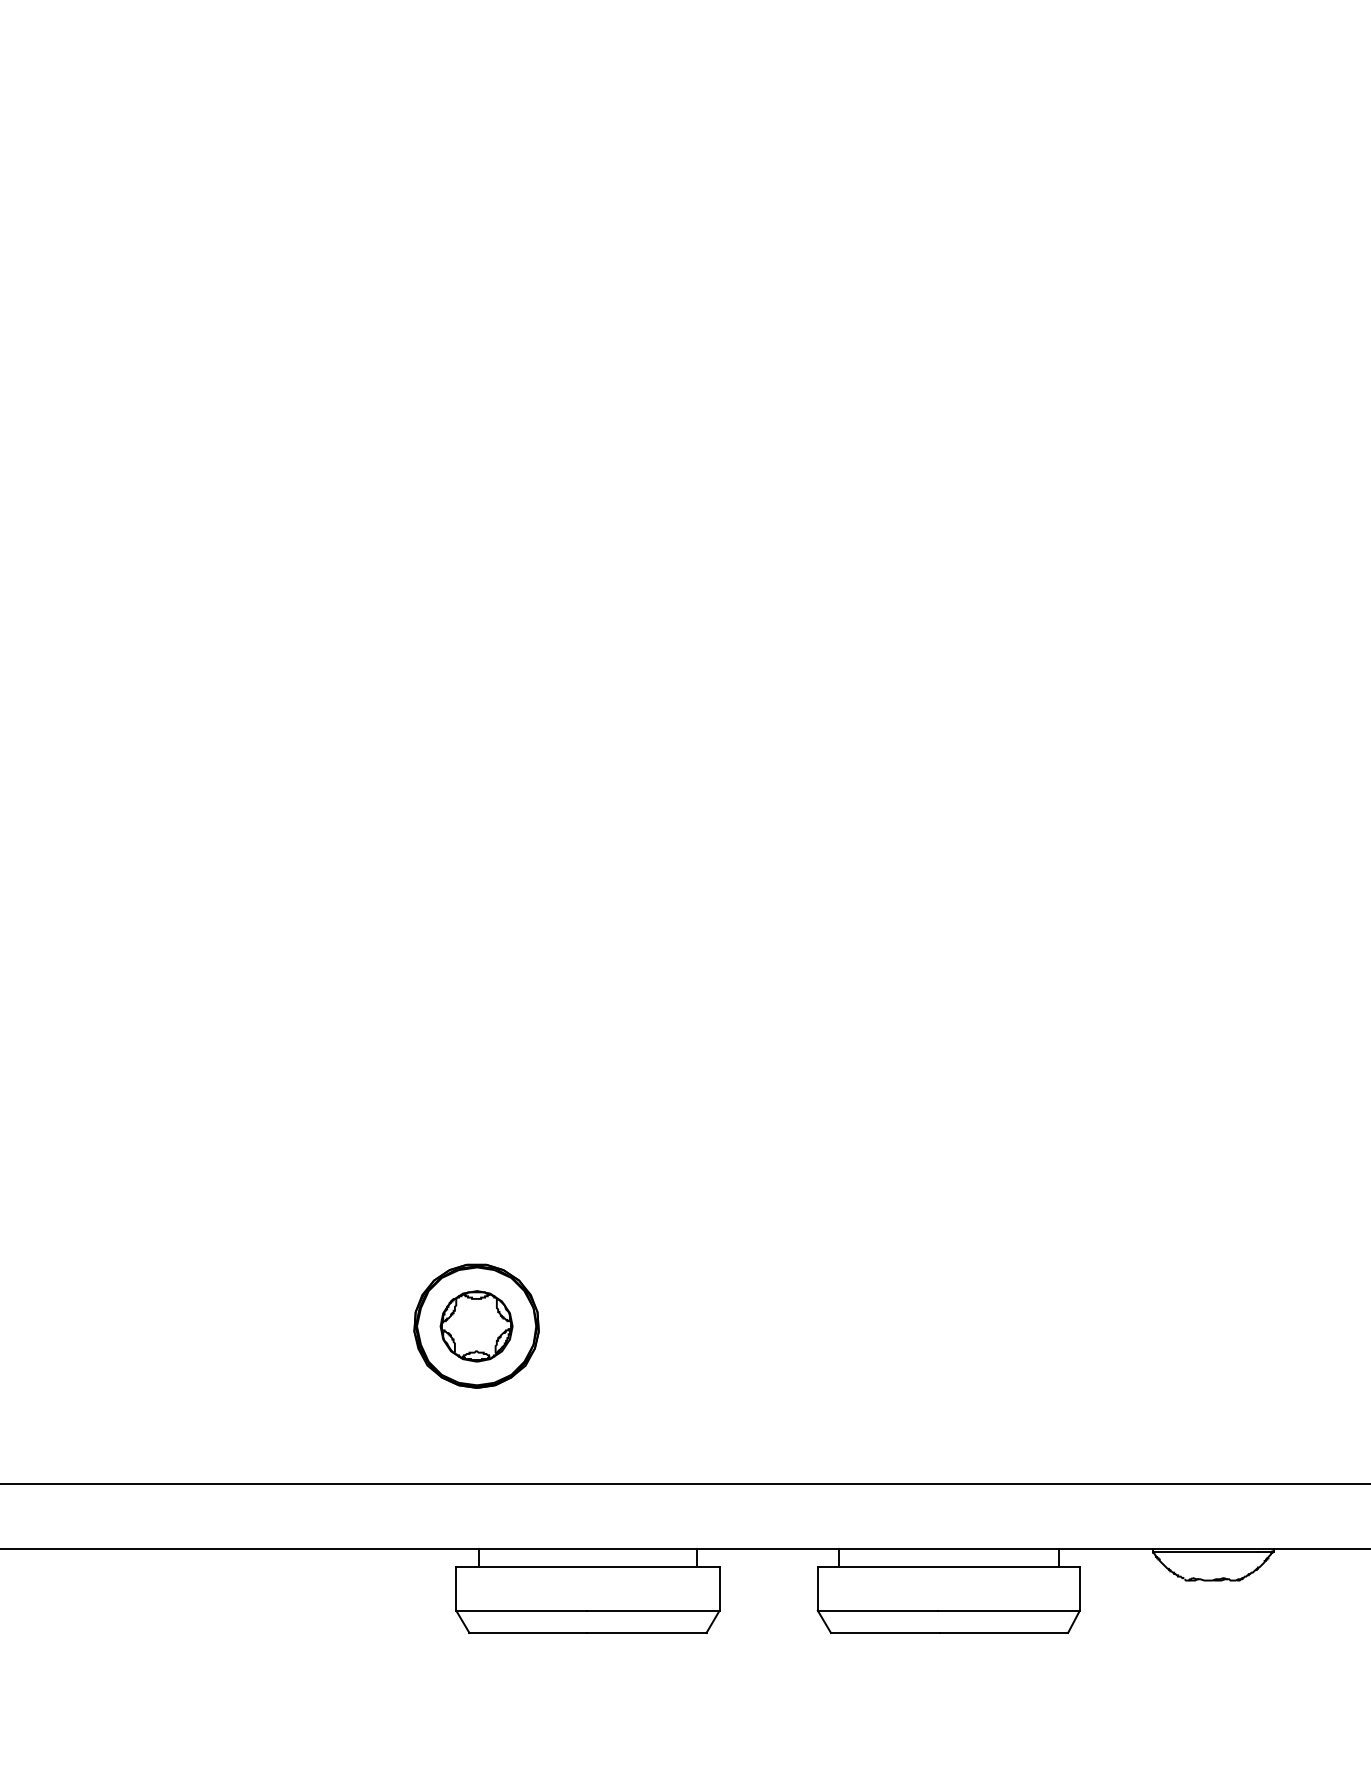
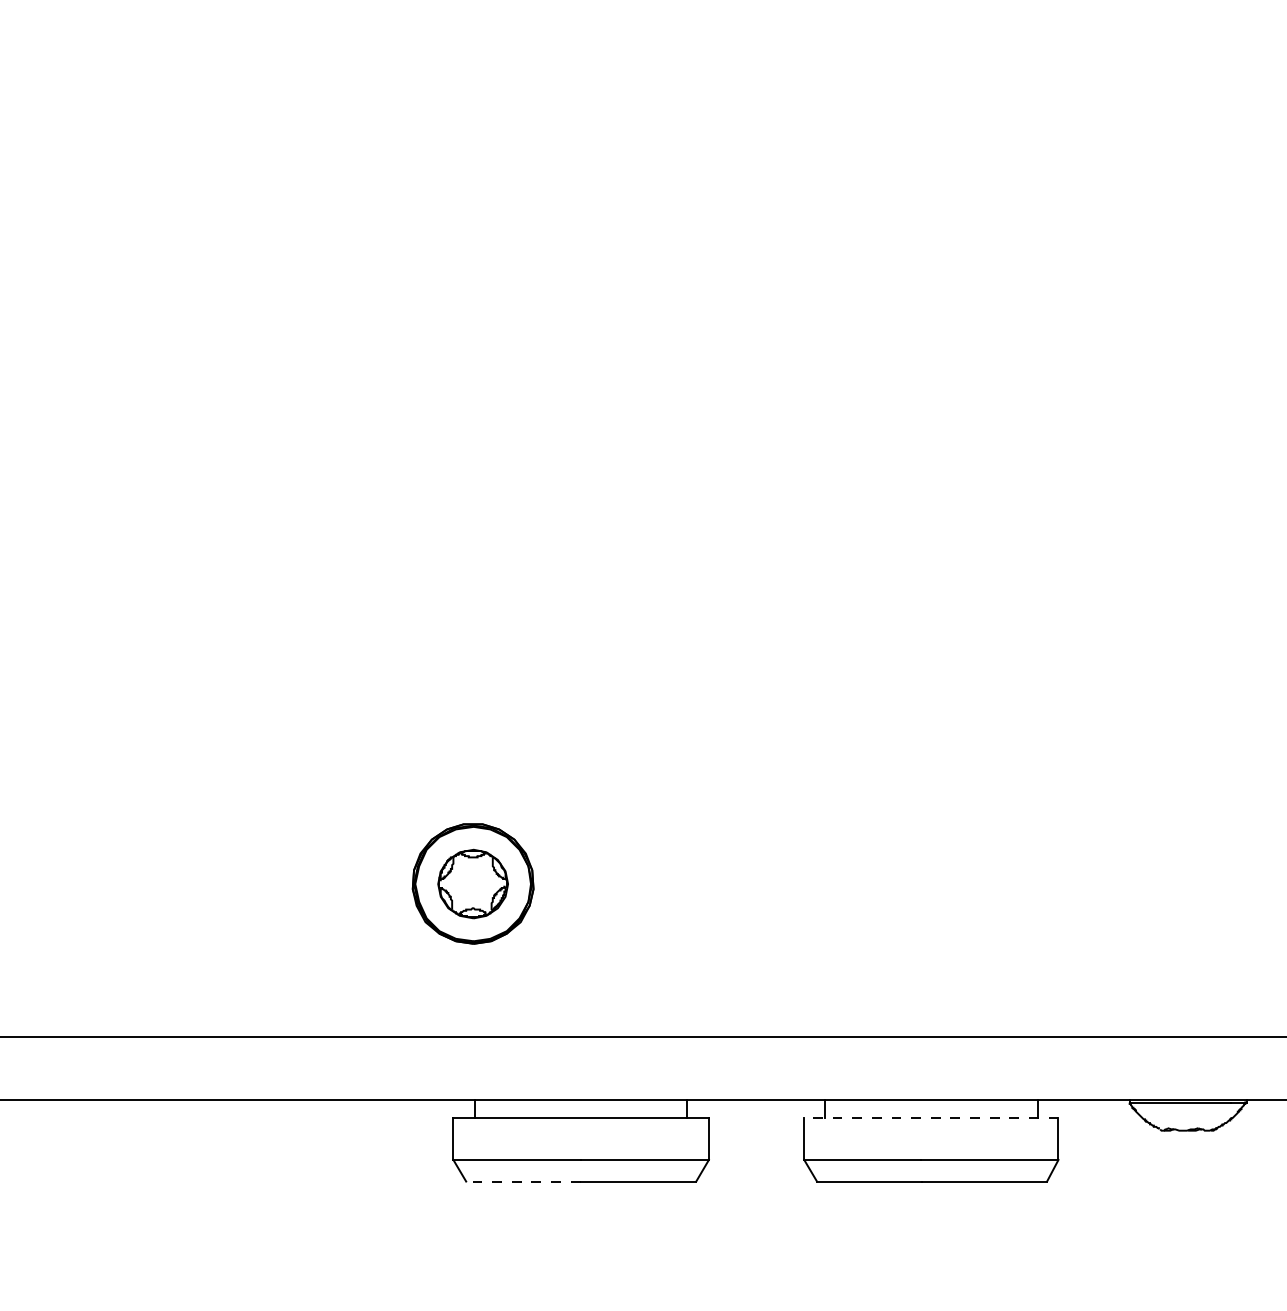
line: (948, 1567) -> (931, 1118), solid -> dashed
line: (528, 1632) -> (523, 1181), solid -> dashed

